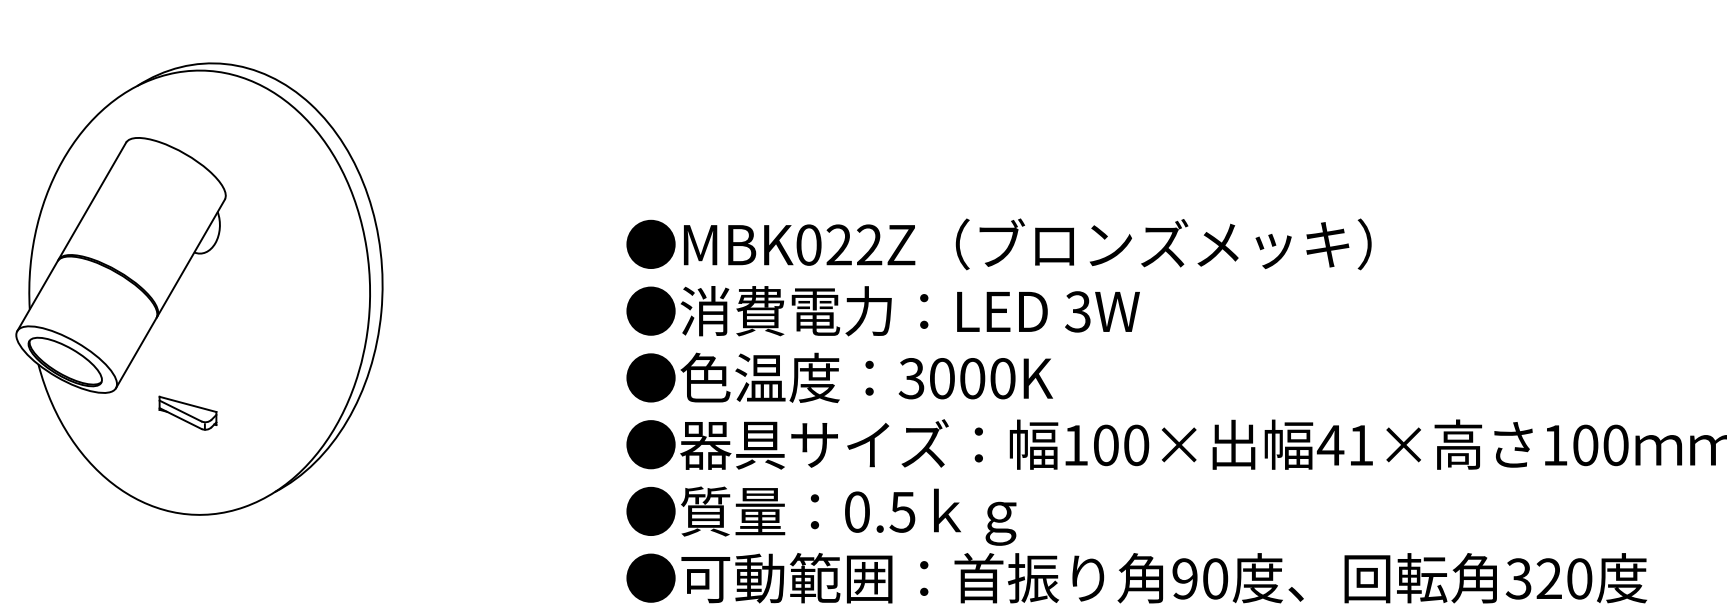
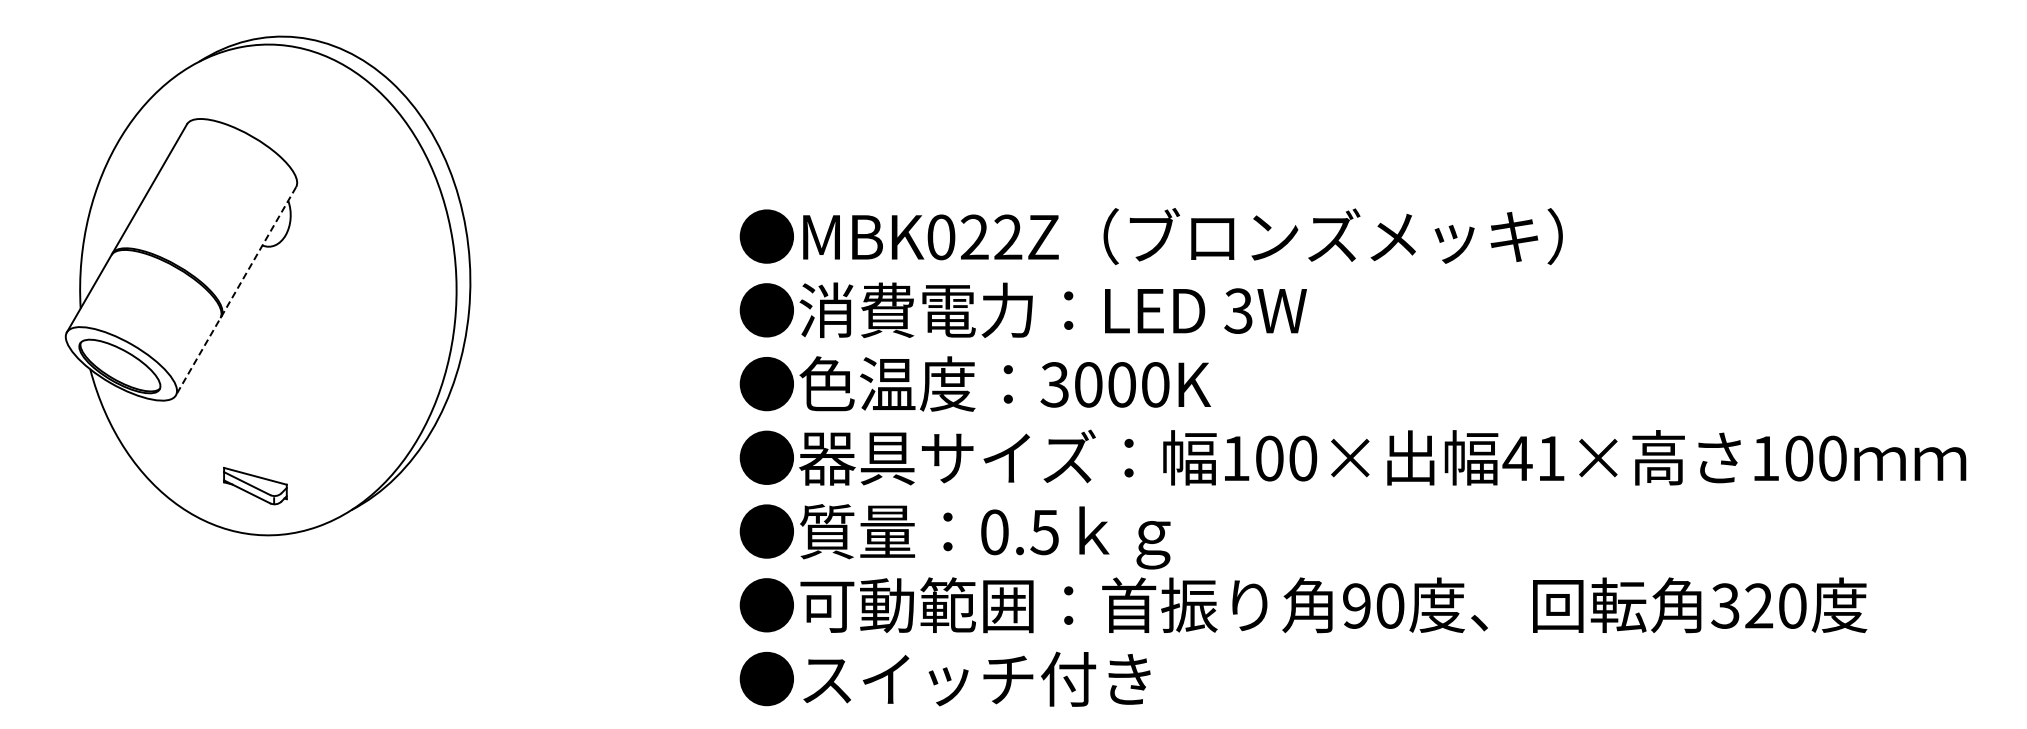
line: (169, 294) -> (235, 291), solid -> dashed
part: (188, 412) -> (255, 485), moved

